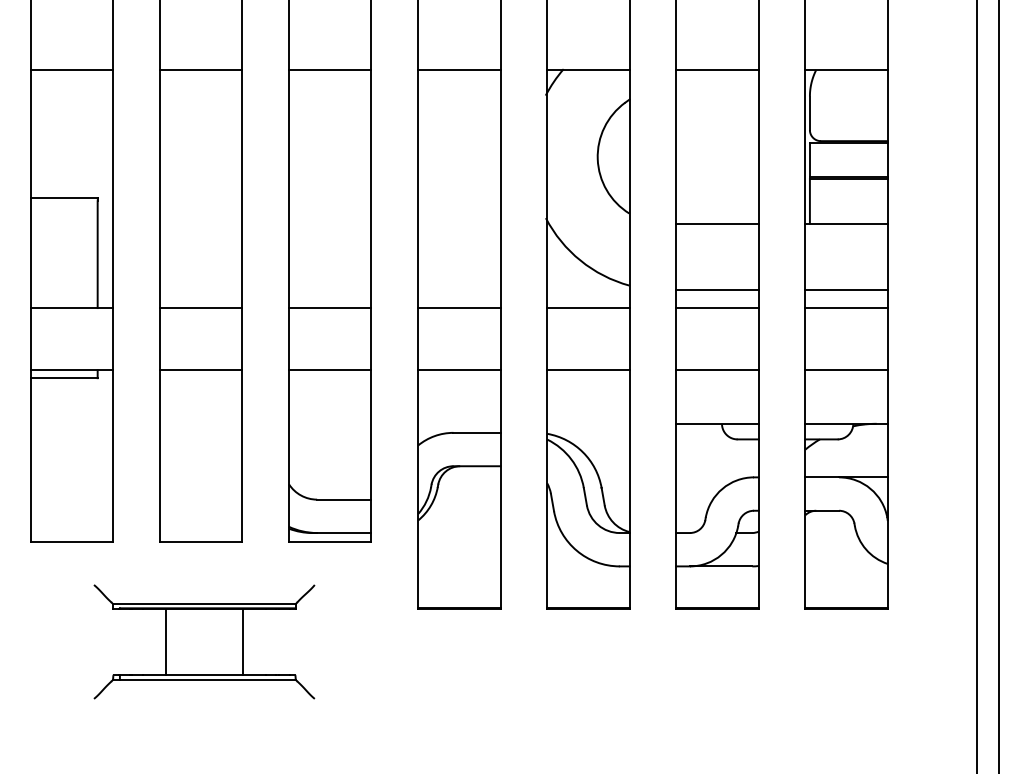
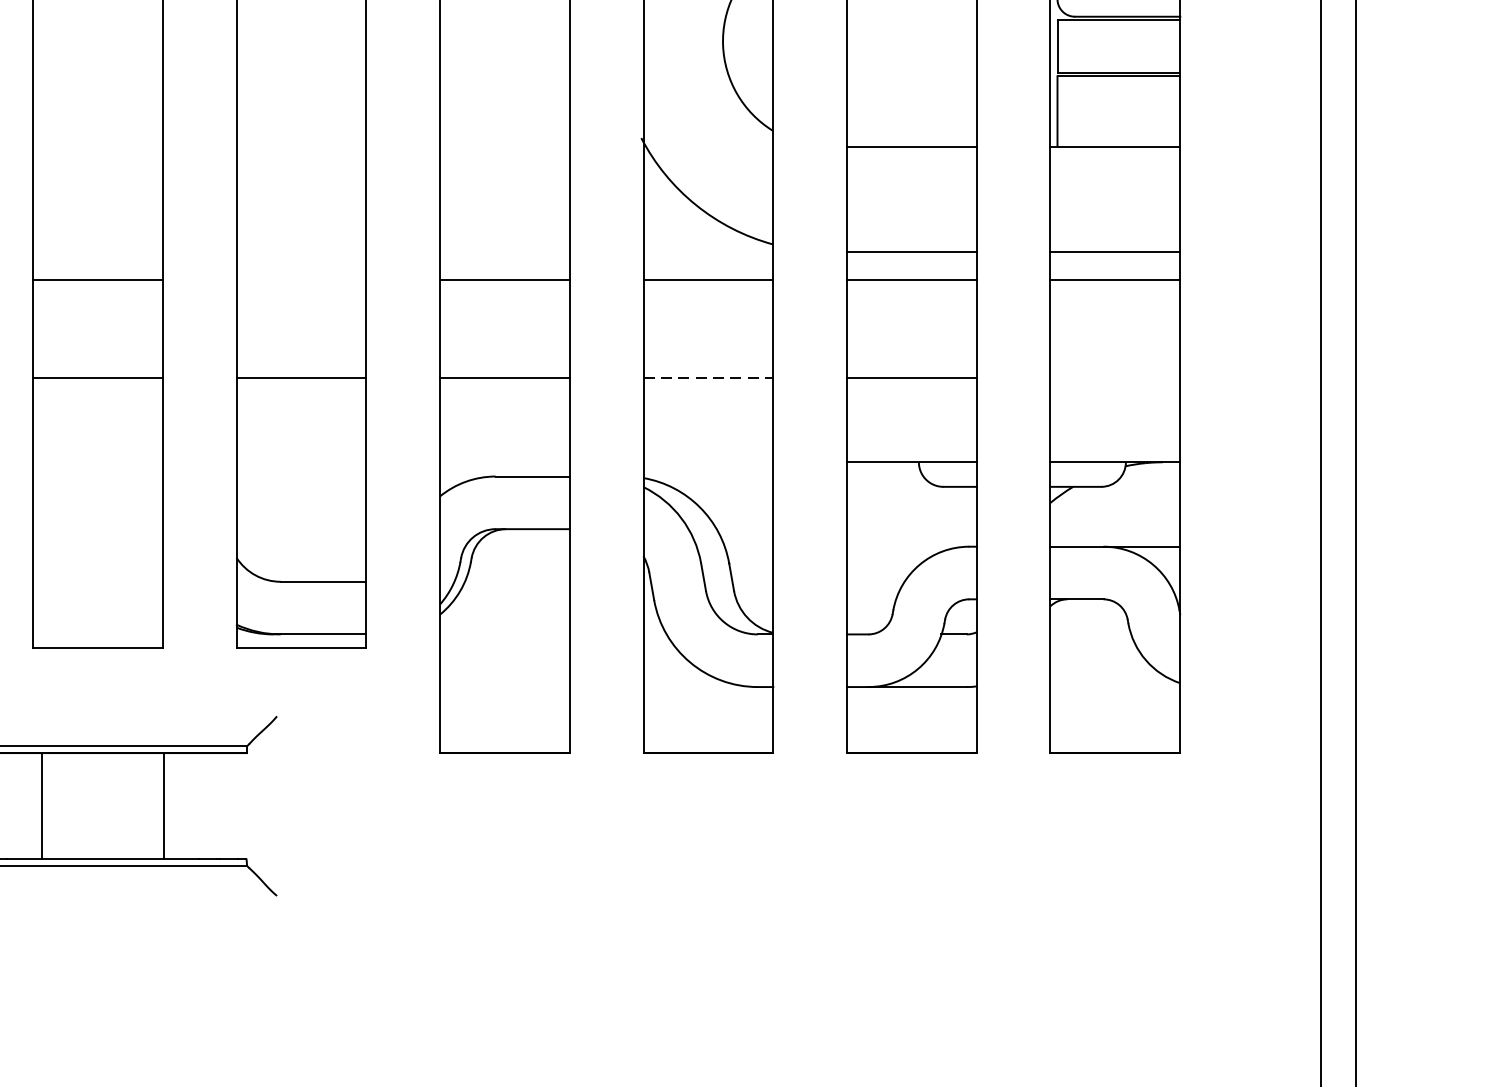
line: (330, 308) -> (301, 280), removed
line: (588, 370) -> (708, 378), solid -> dashed
line: (846, 370) -> (1115, 378), removed

